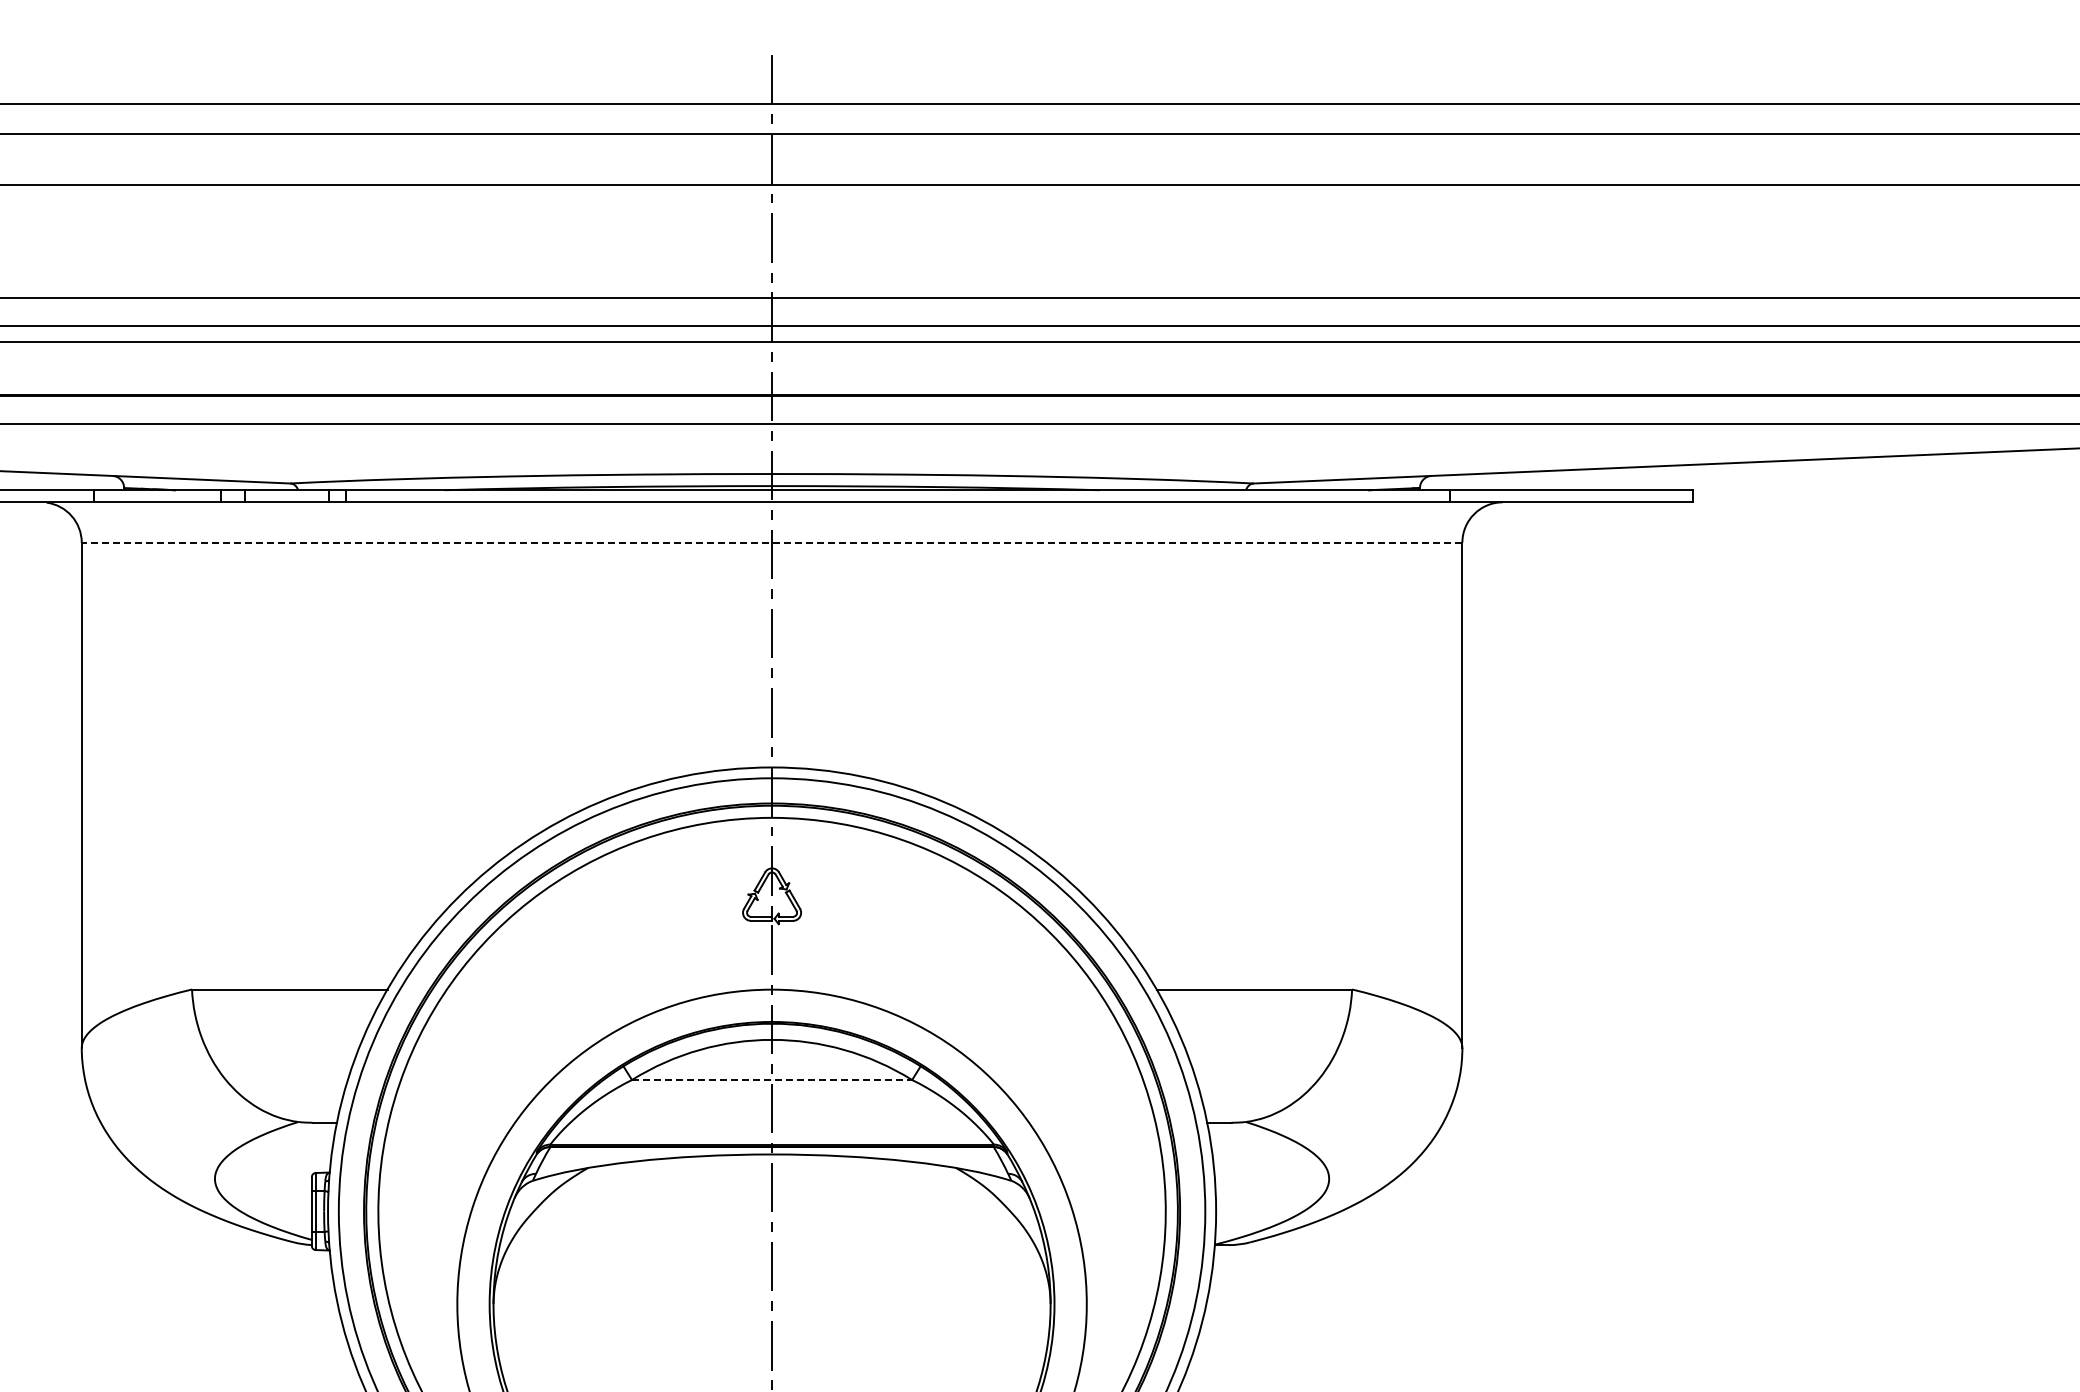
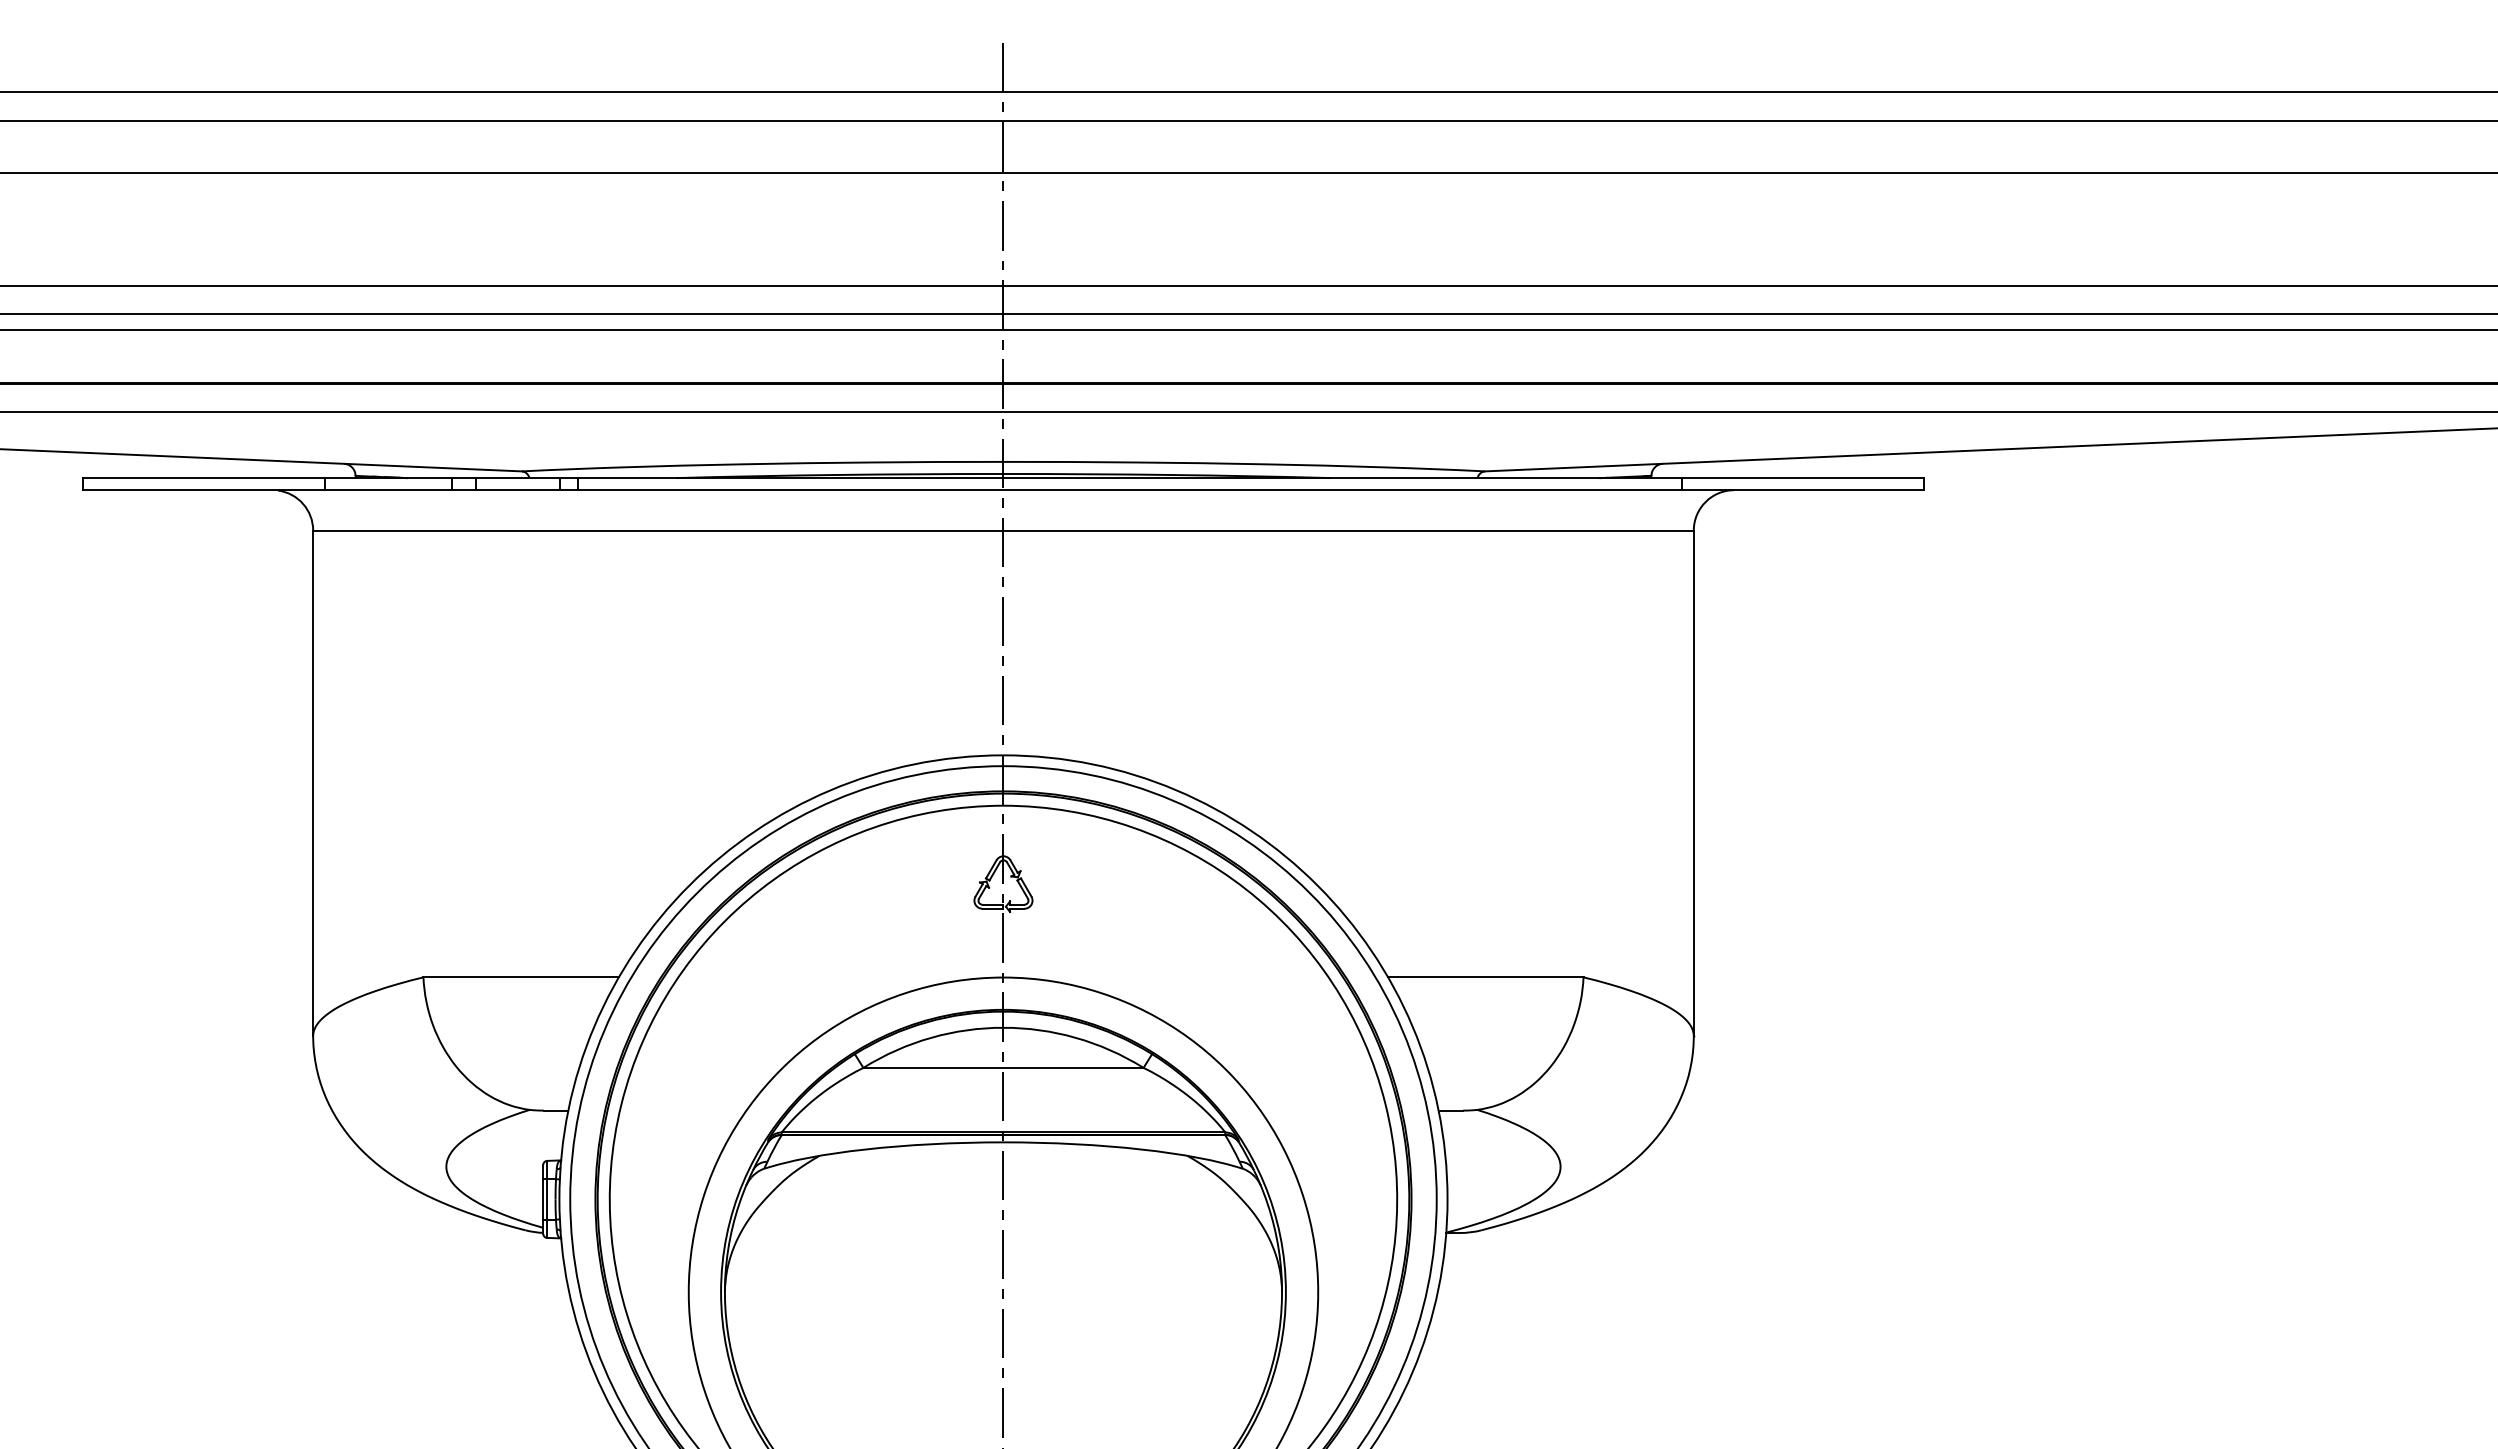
line: (771, 542) -> (1002, 530), dashed -> solid
line: (772, 1079) -> (1003, 1067), dashed -> solid

